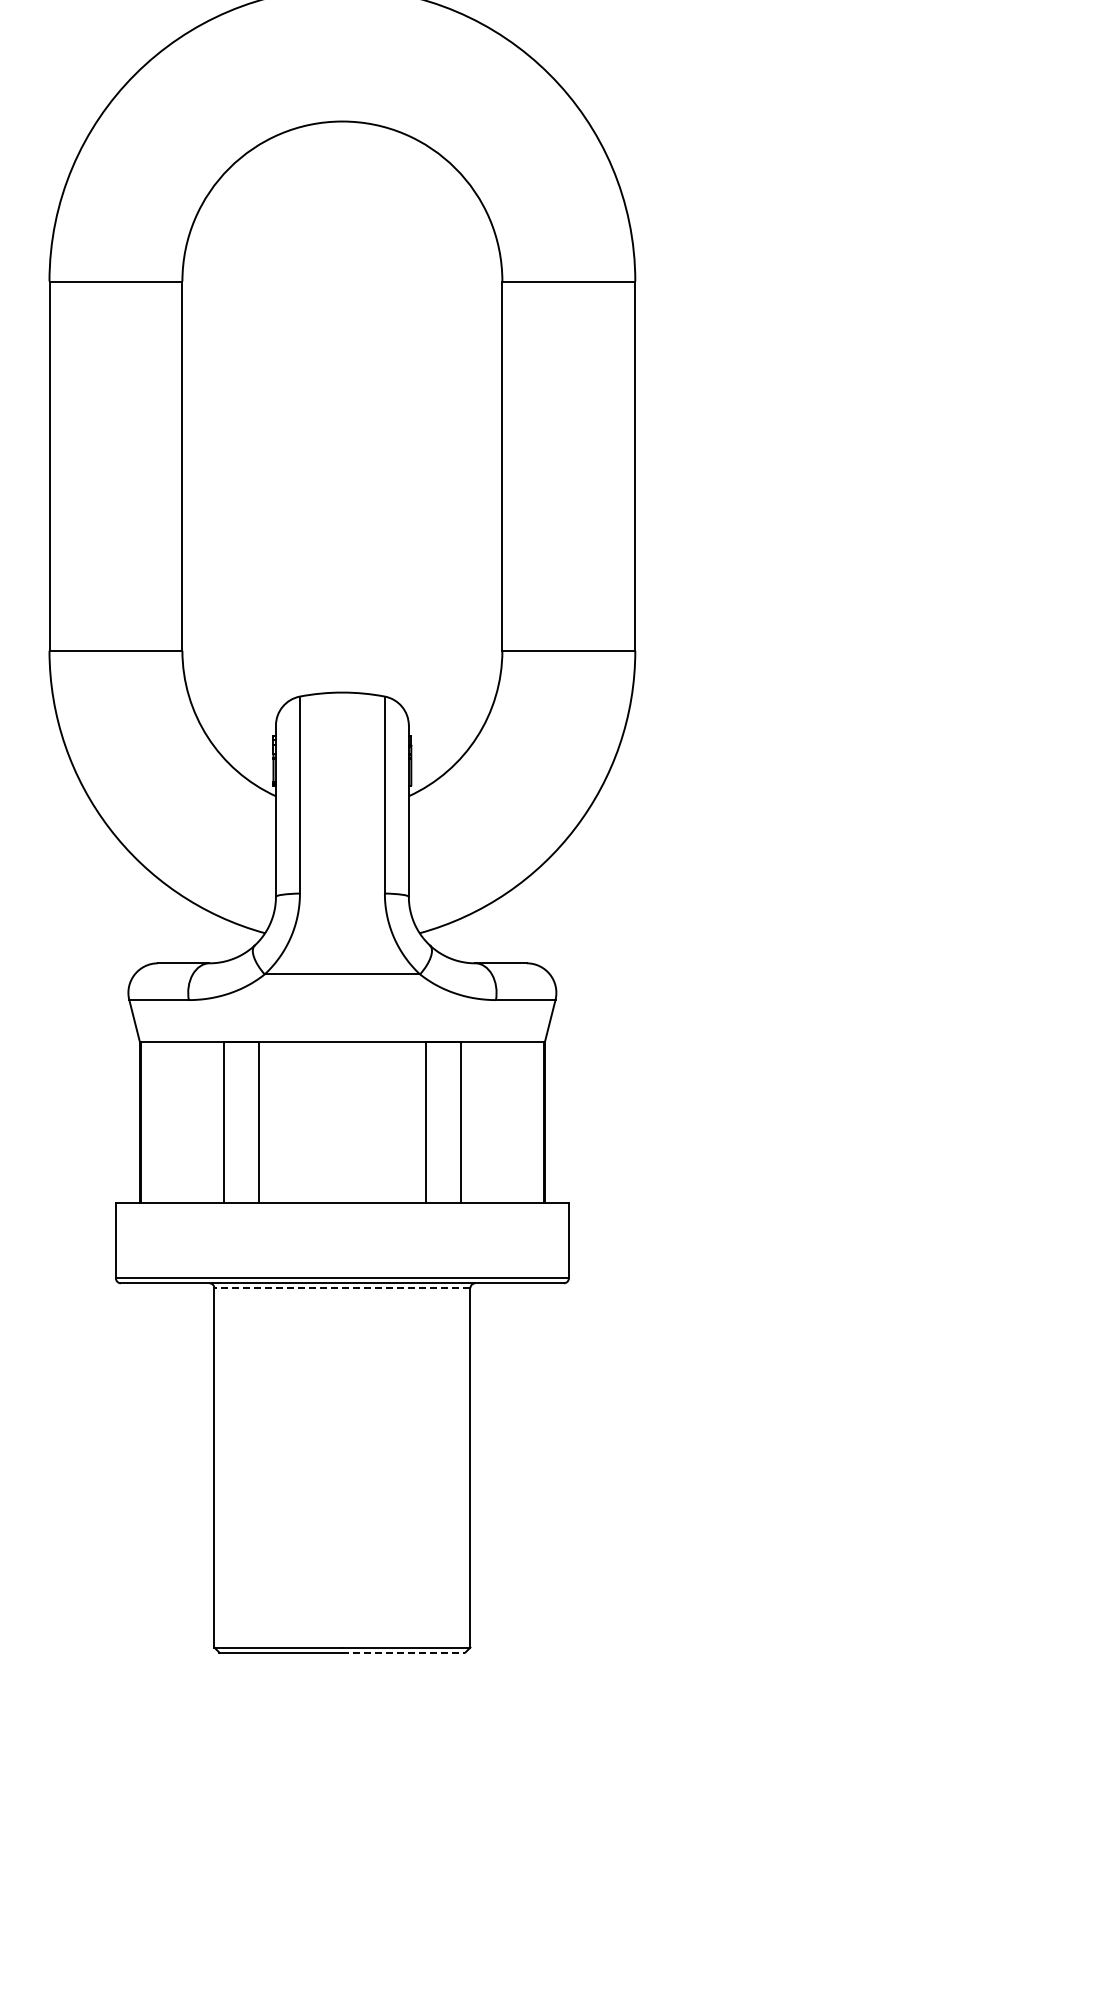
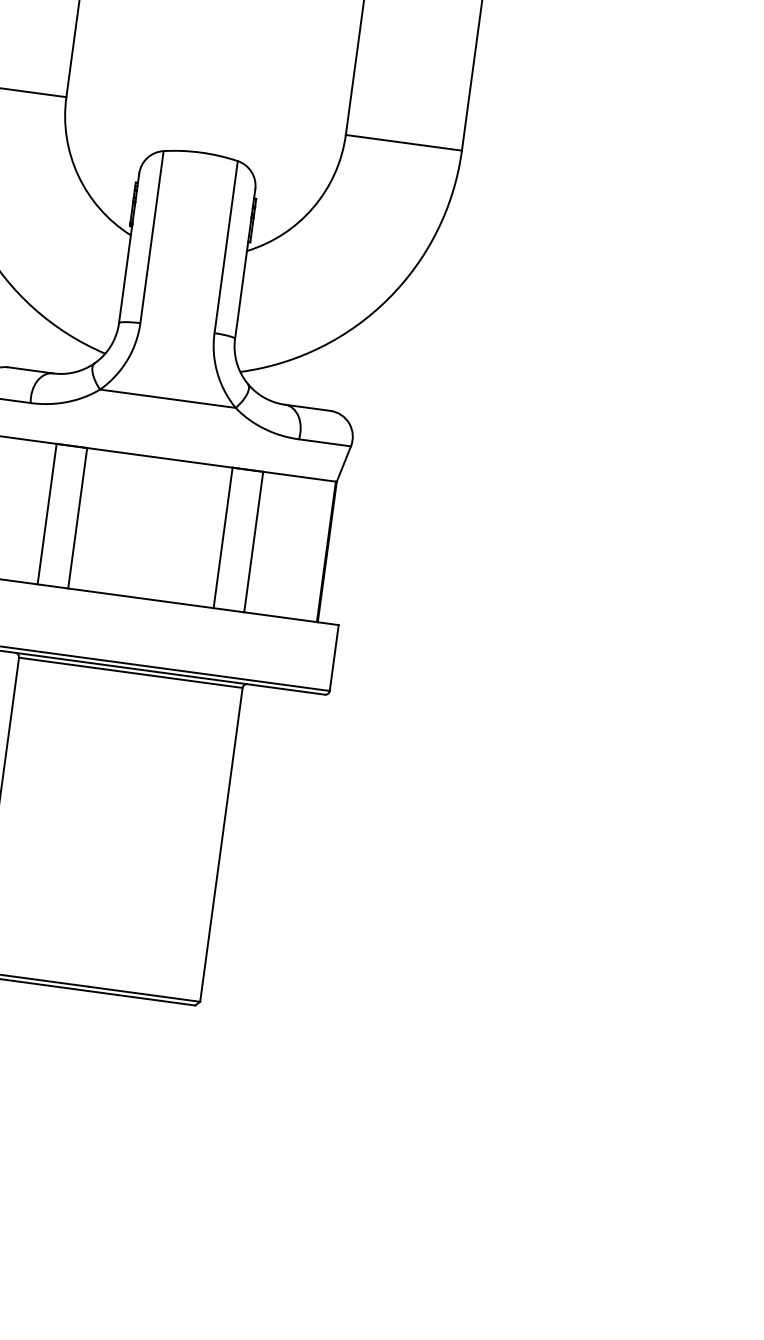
line: (342, 1288) -> (130, 673), dashed -> solid
line: (403, 1652) -> (141, 998), dashed -> solid

